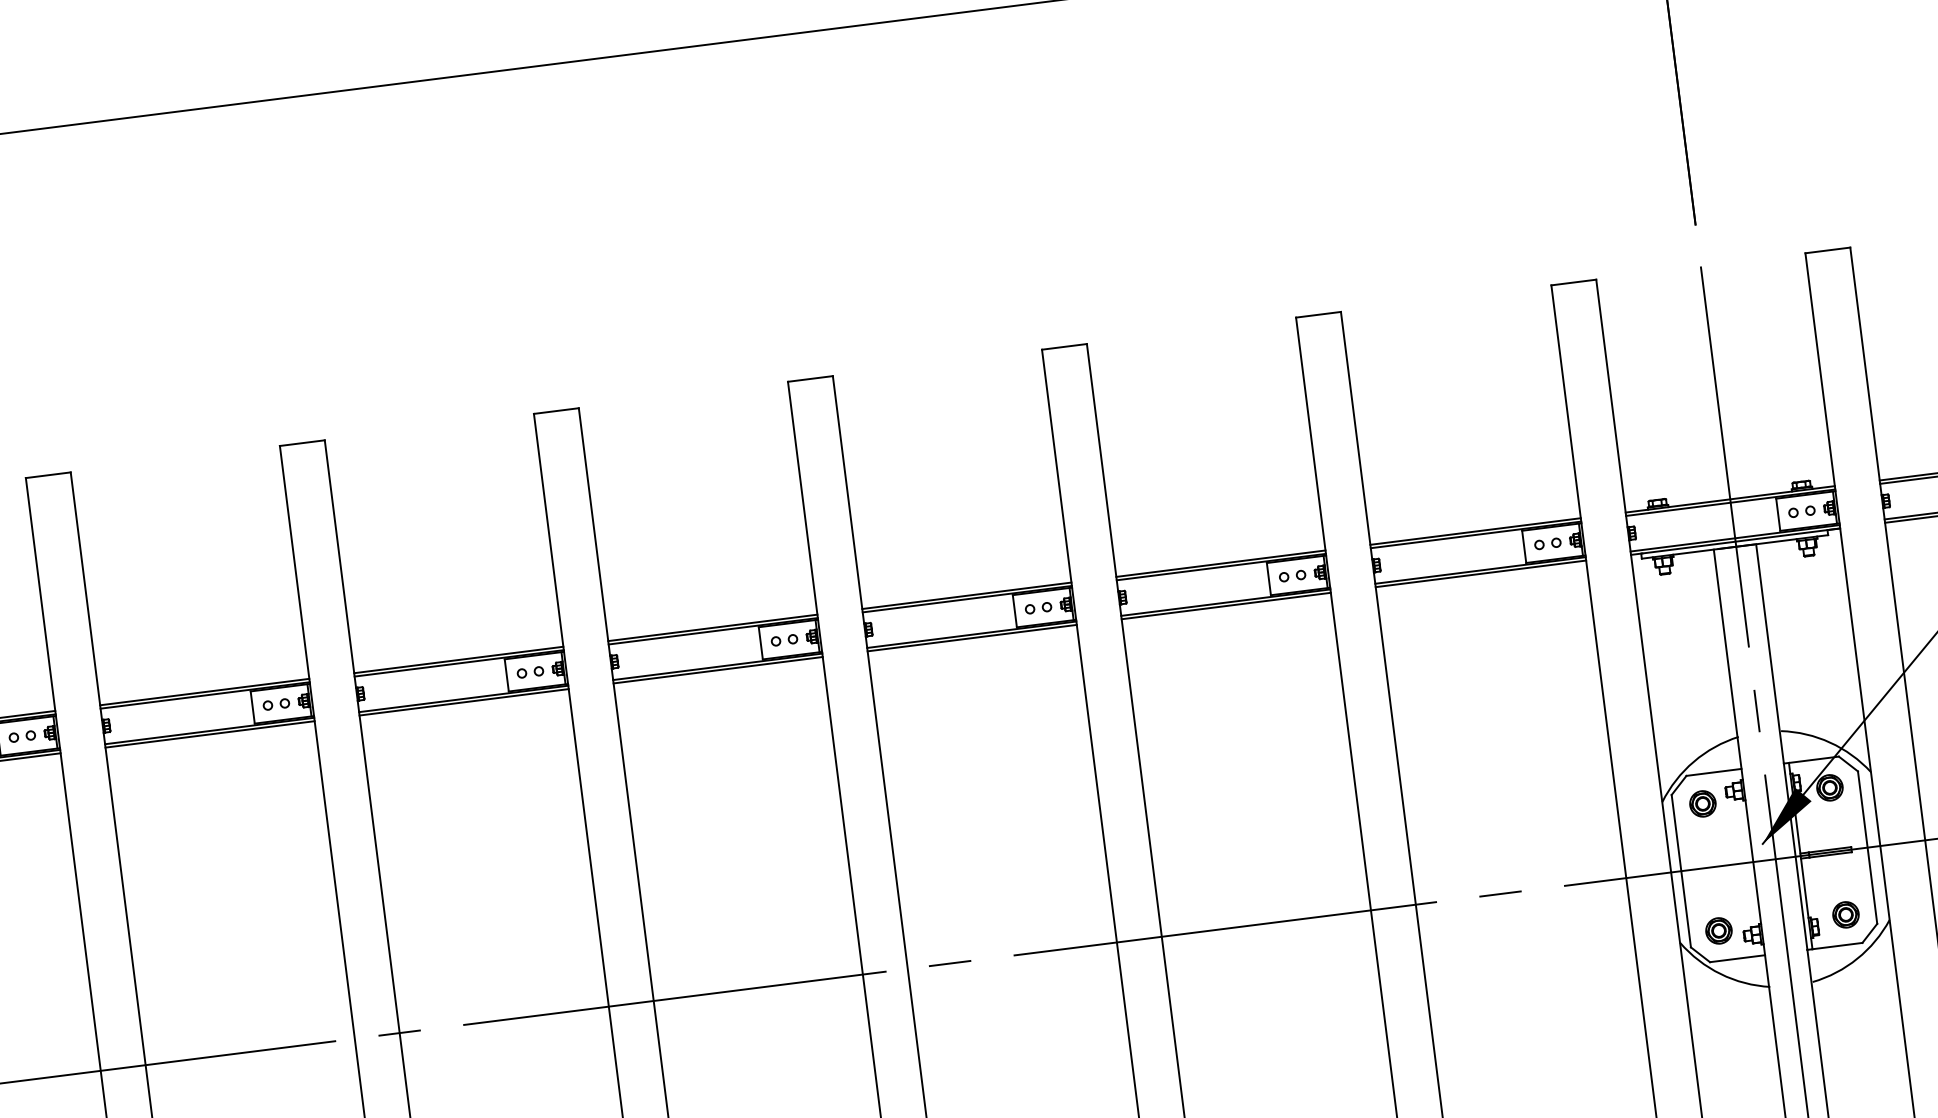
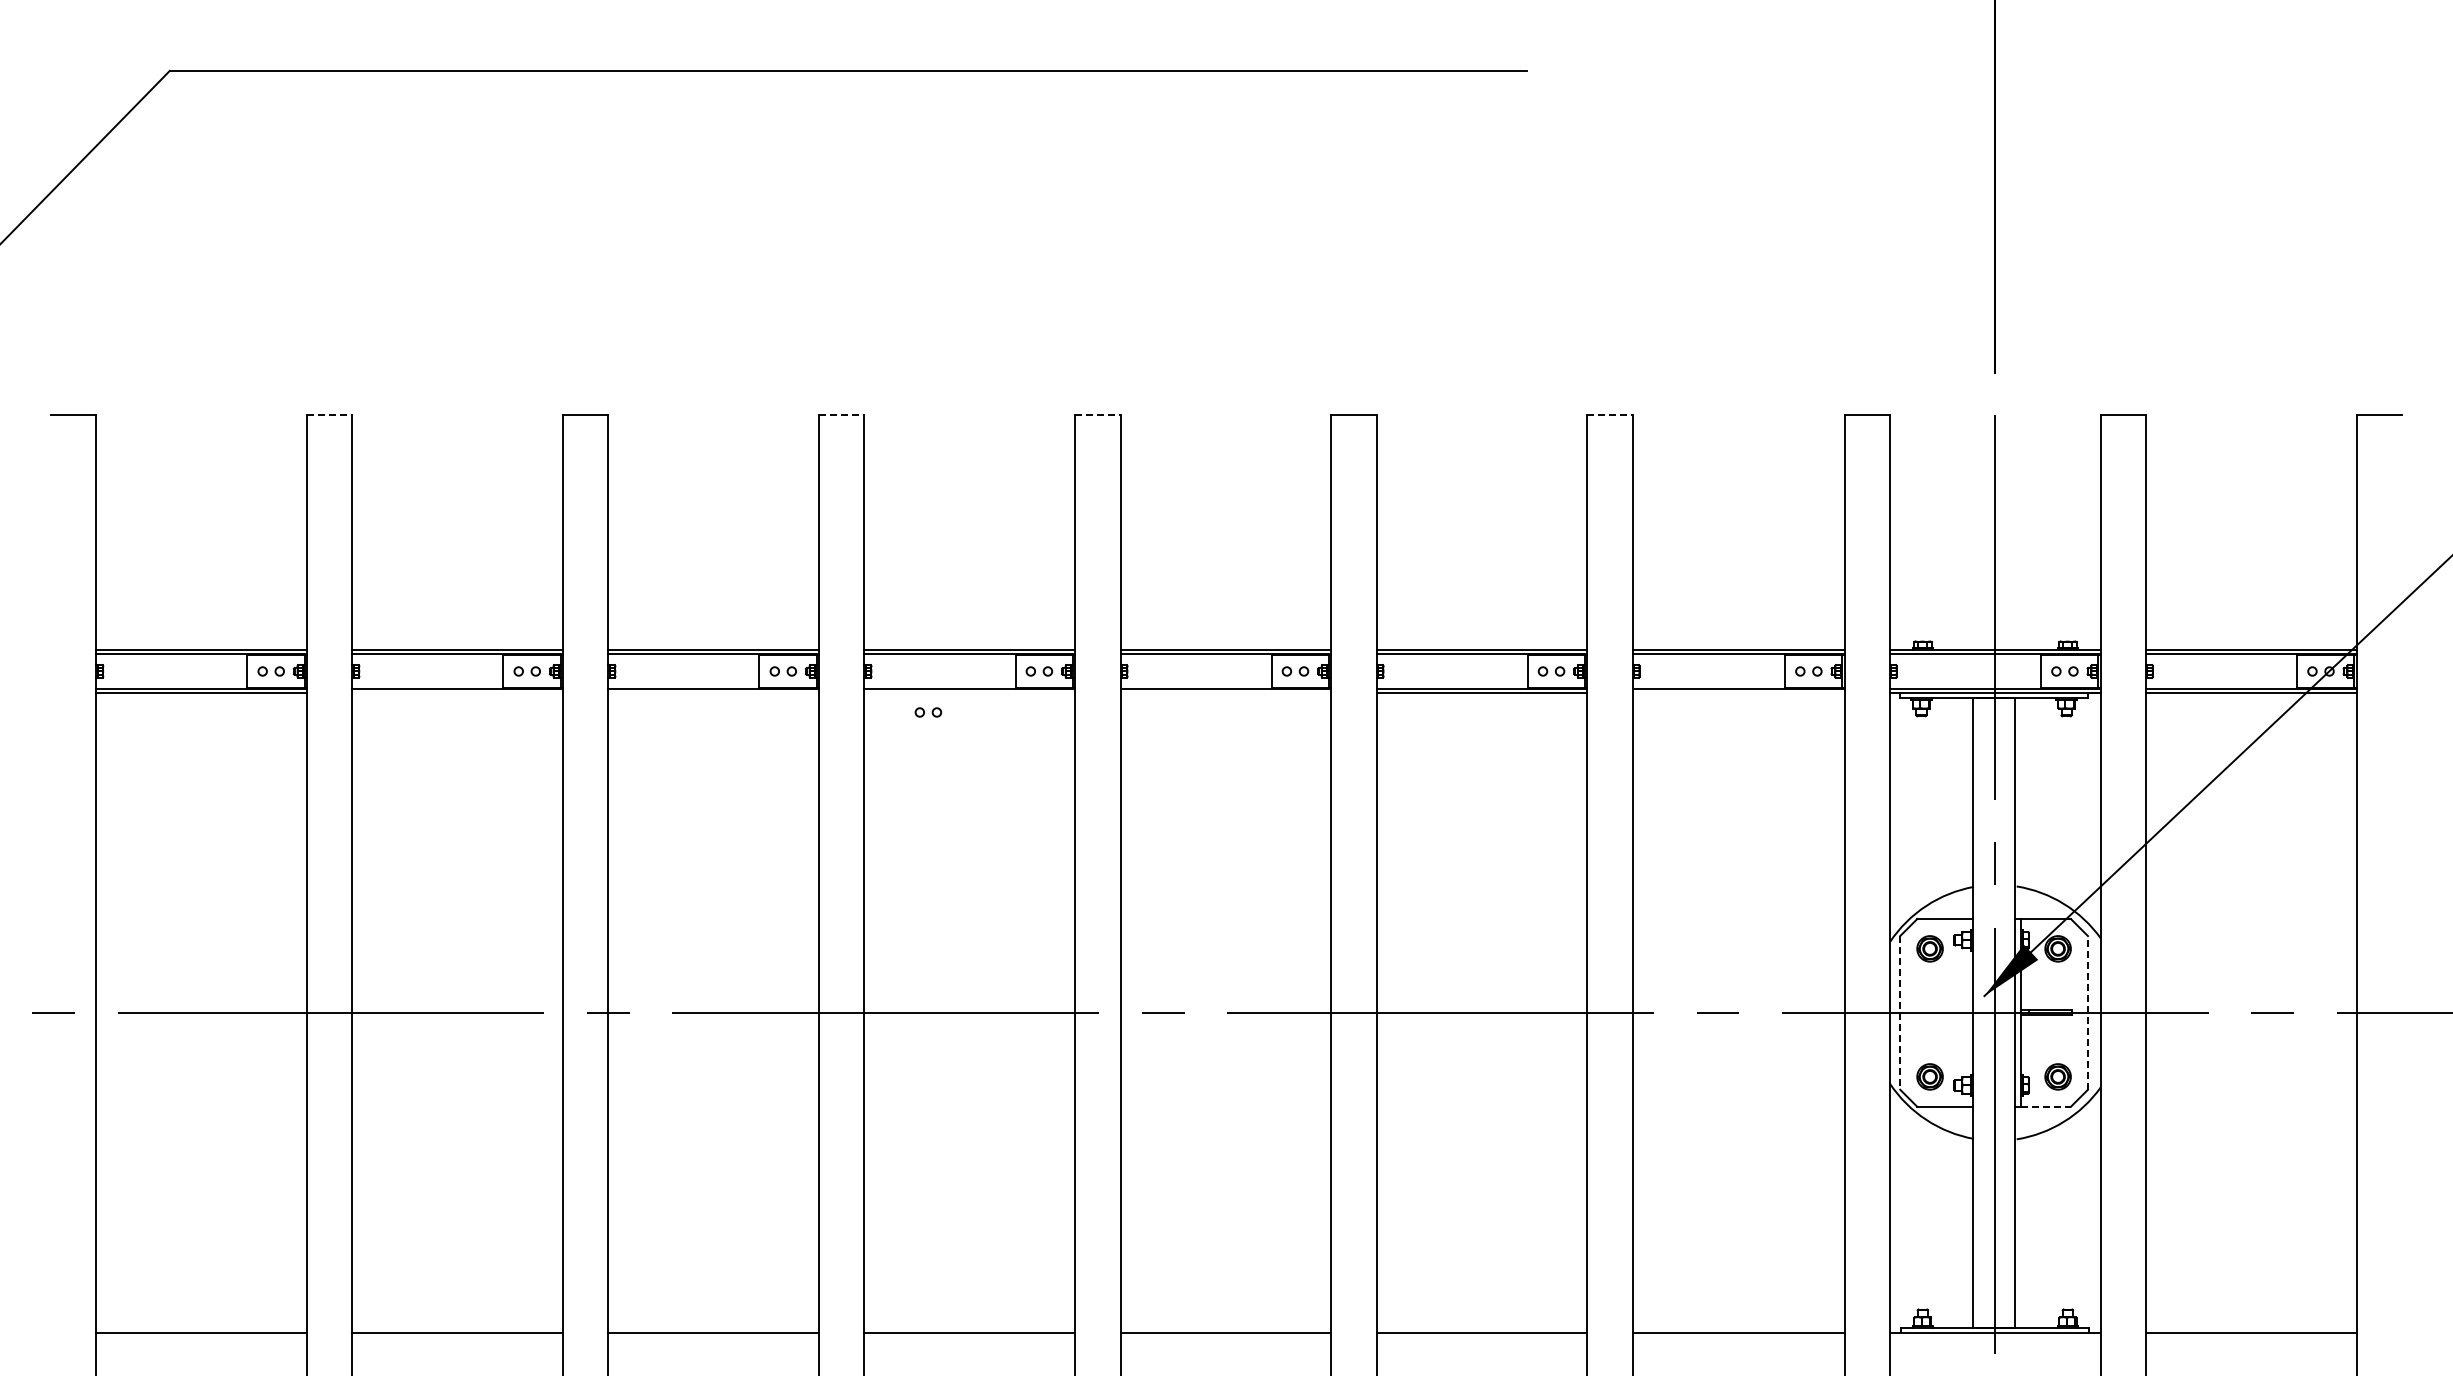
line: (1319, 314) -> (1610, 415), solid -> dashed
line: (810, 379) -> (1097, 415), solid -> dashed
line: (556, 411) -> (841, 415), solid -> dashed
line: (48, 475) -> (329, 415), solid -> dashed
line: (1480, 573) -> (1738, 692), removed
line: (971, 637) -> (1225, 692), removed
line: (717, 669) -> (969, 692), removed
part: (679, 694) -> (928, 712), added
line: (463, 702) -> (713, 692), removed
line: (209, 734) -> (457, 692), removed
line: (1867, 847) -> (2087, 1012), solid -> dashed
line: (1681, 870) -> (1900, 1012), solid -> dashed
line: (1838, 945) -> (2046, 1106), solid -> dashed

